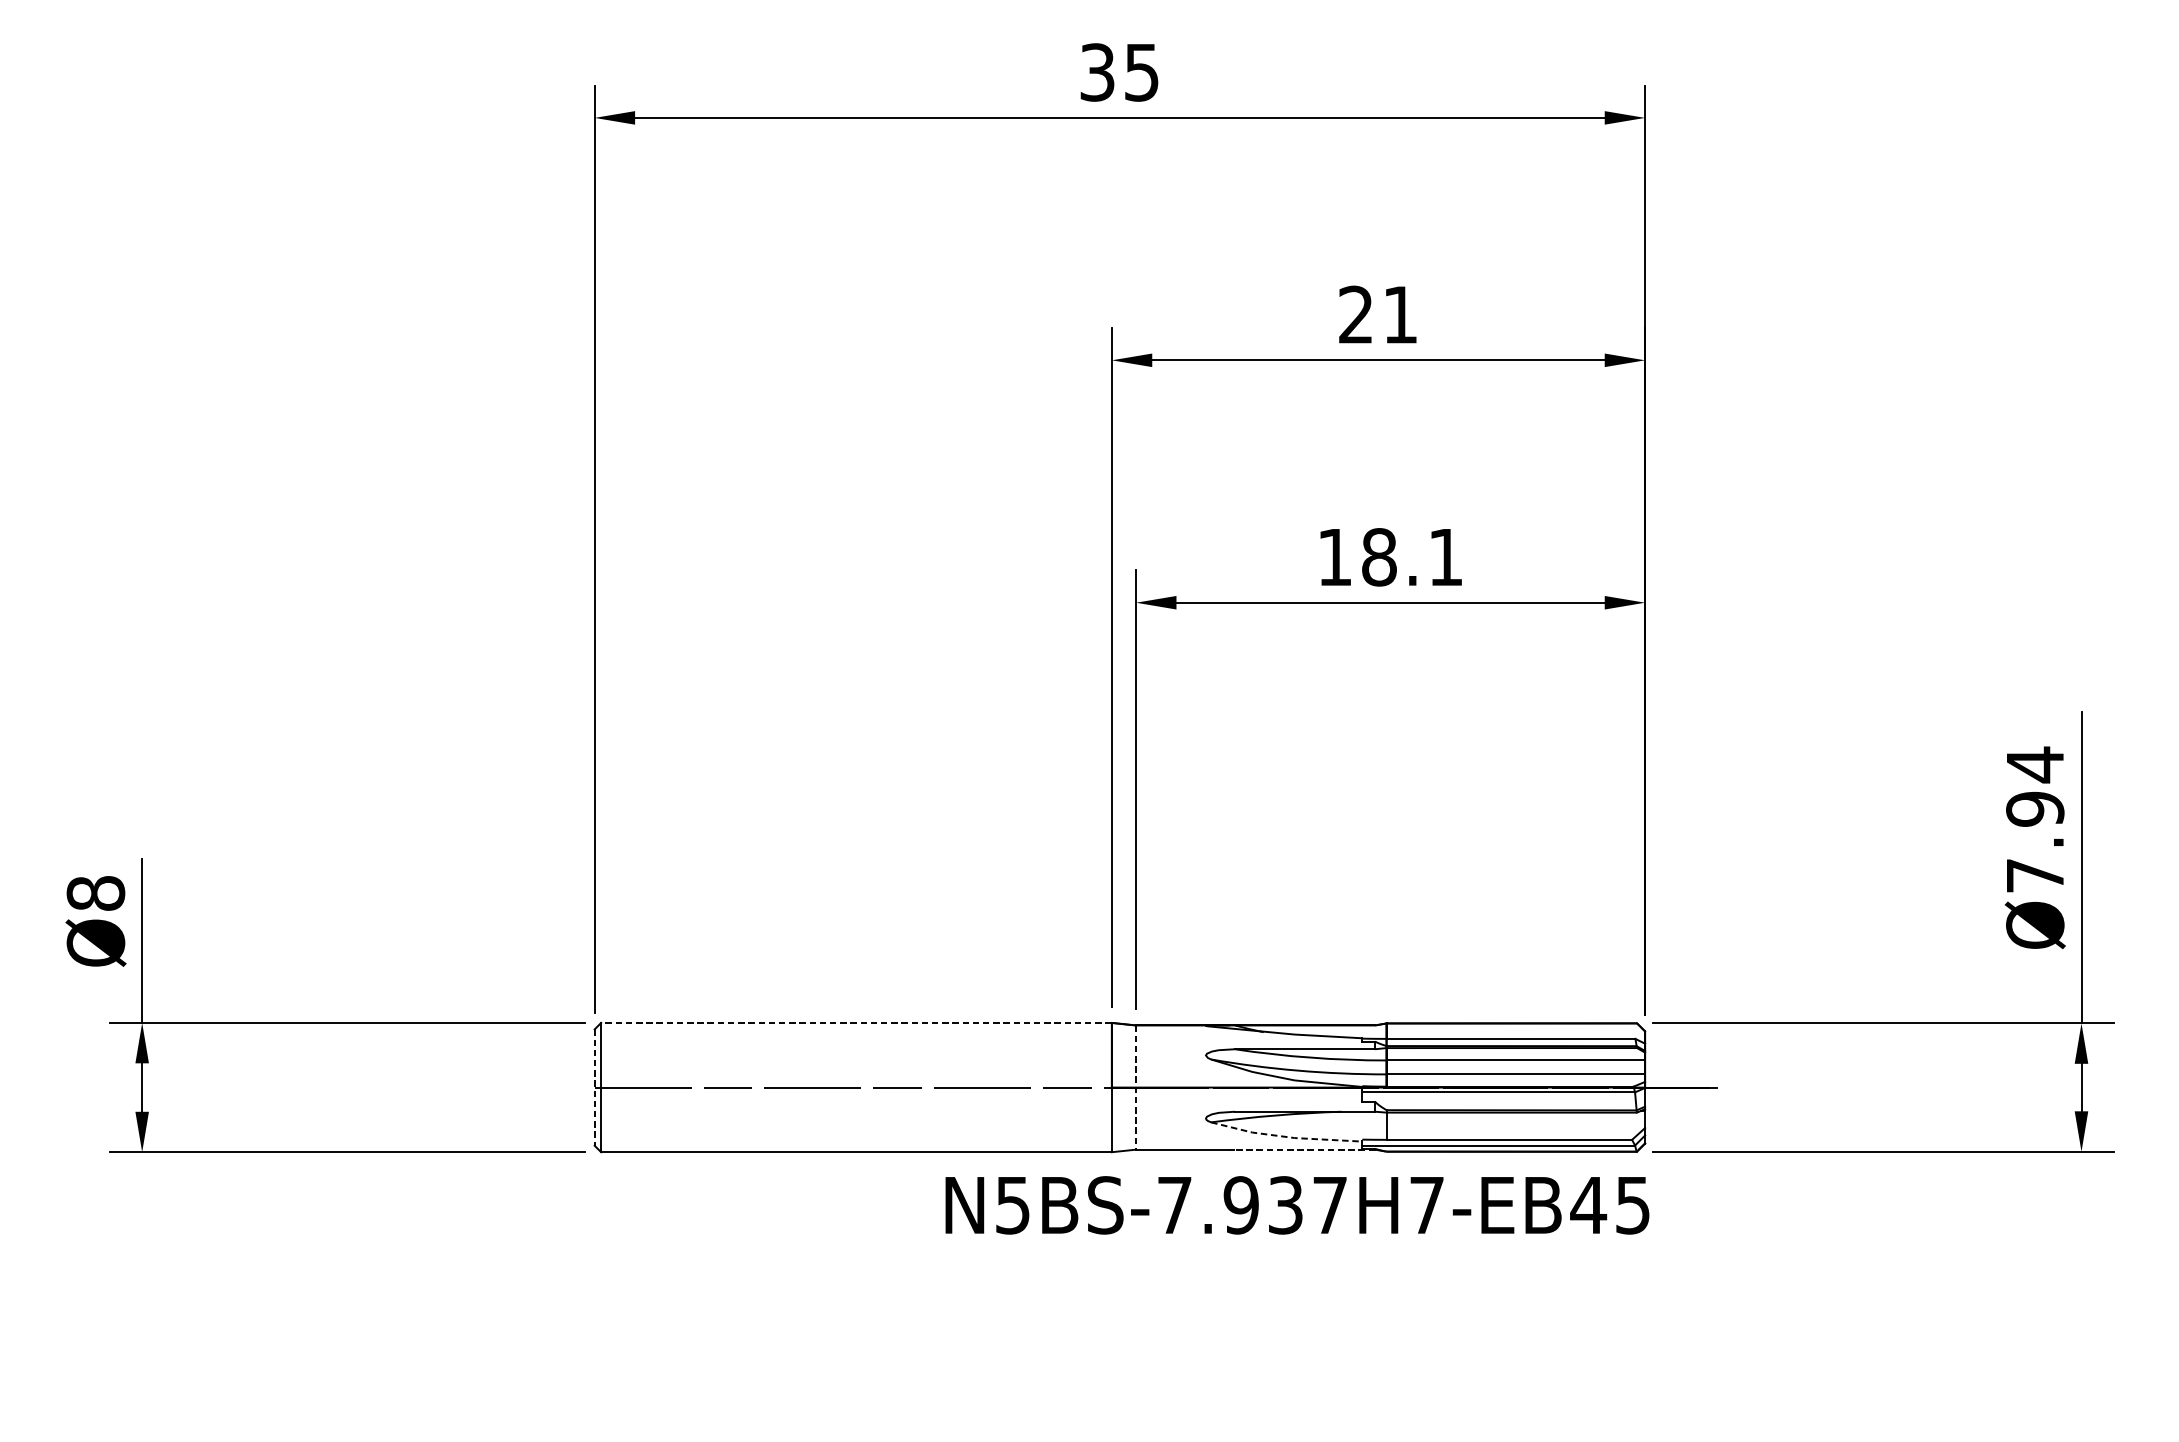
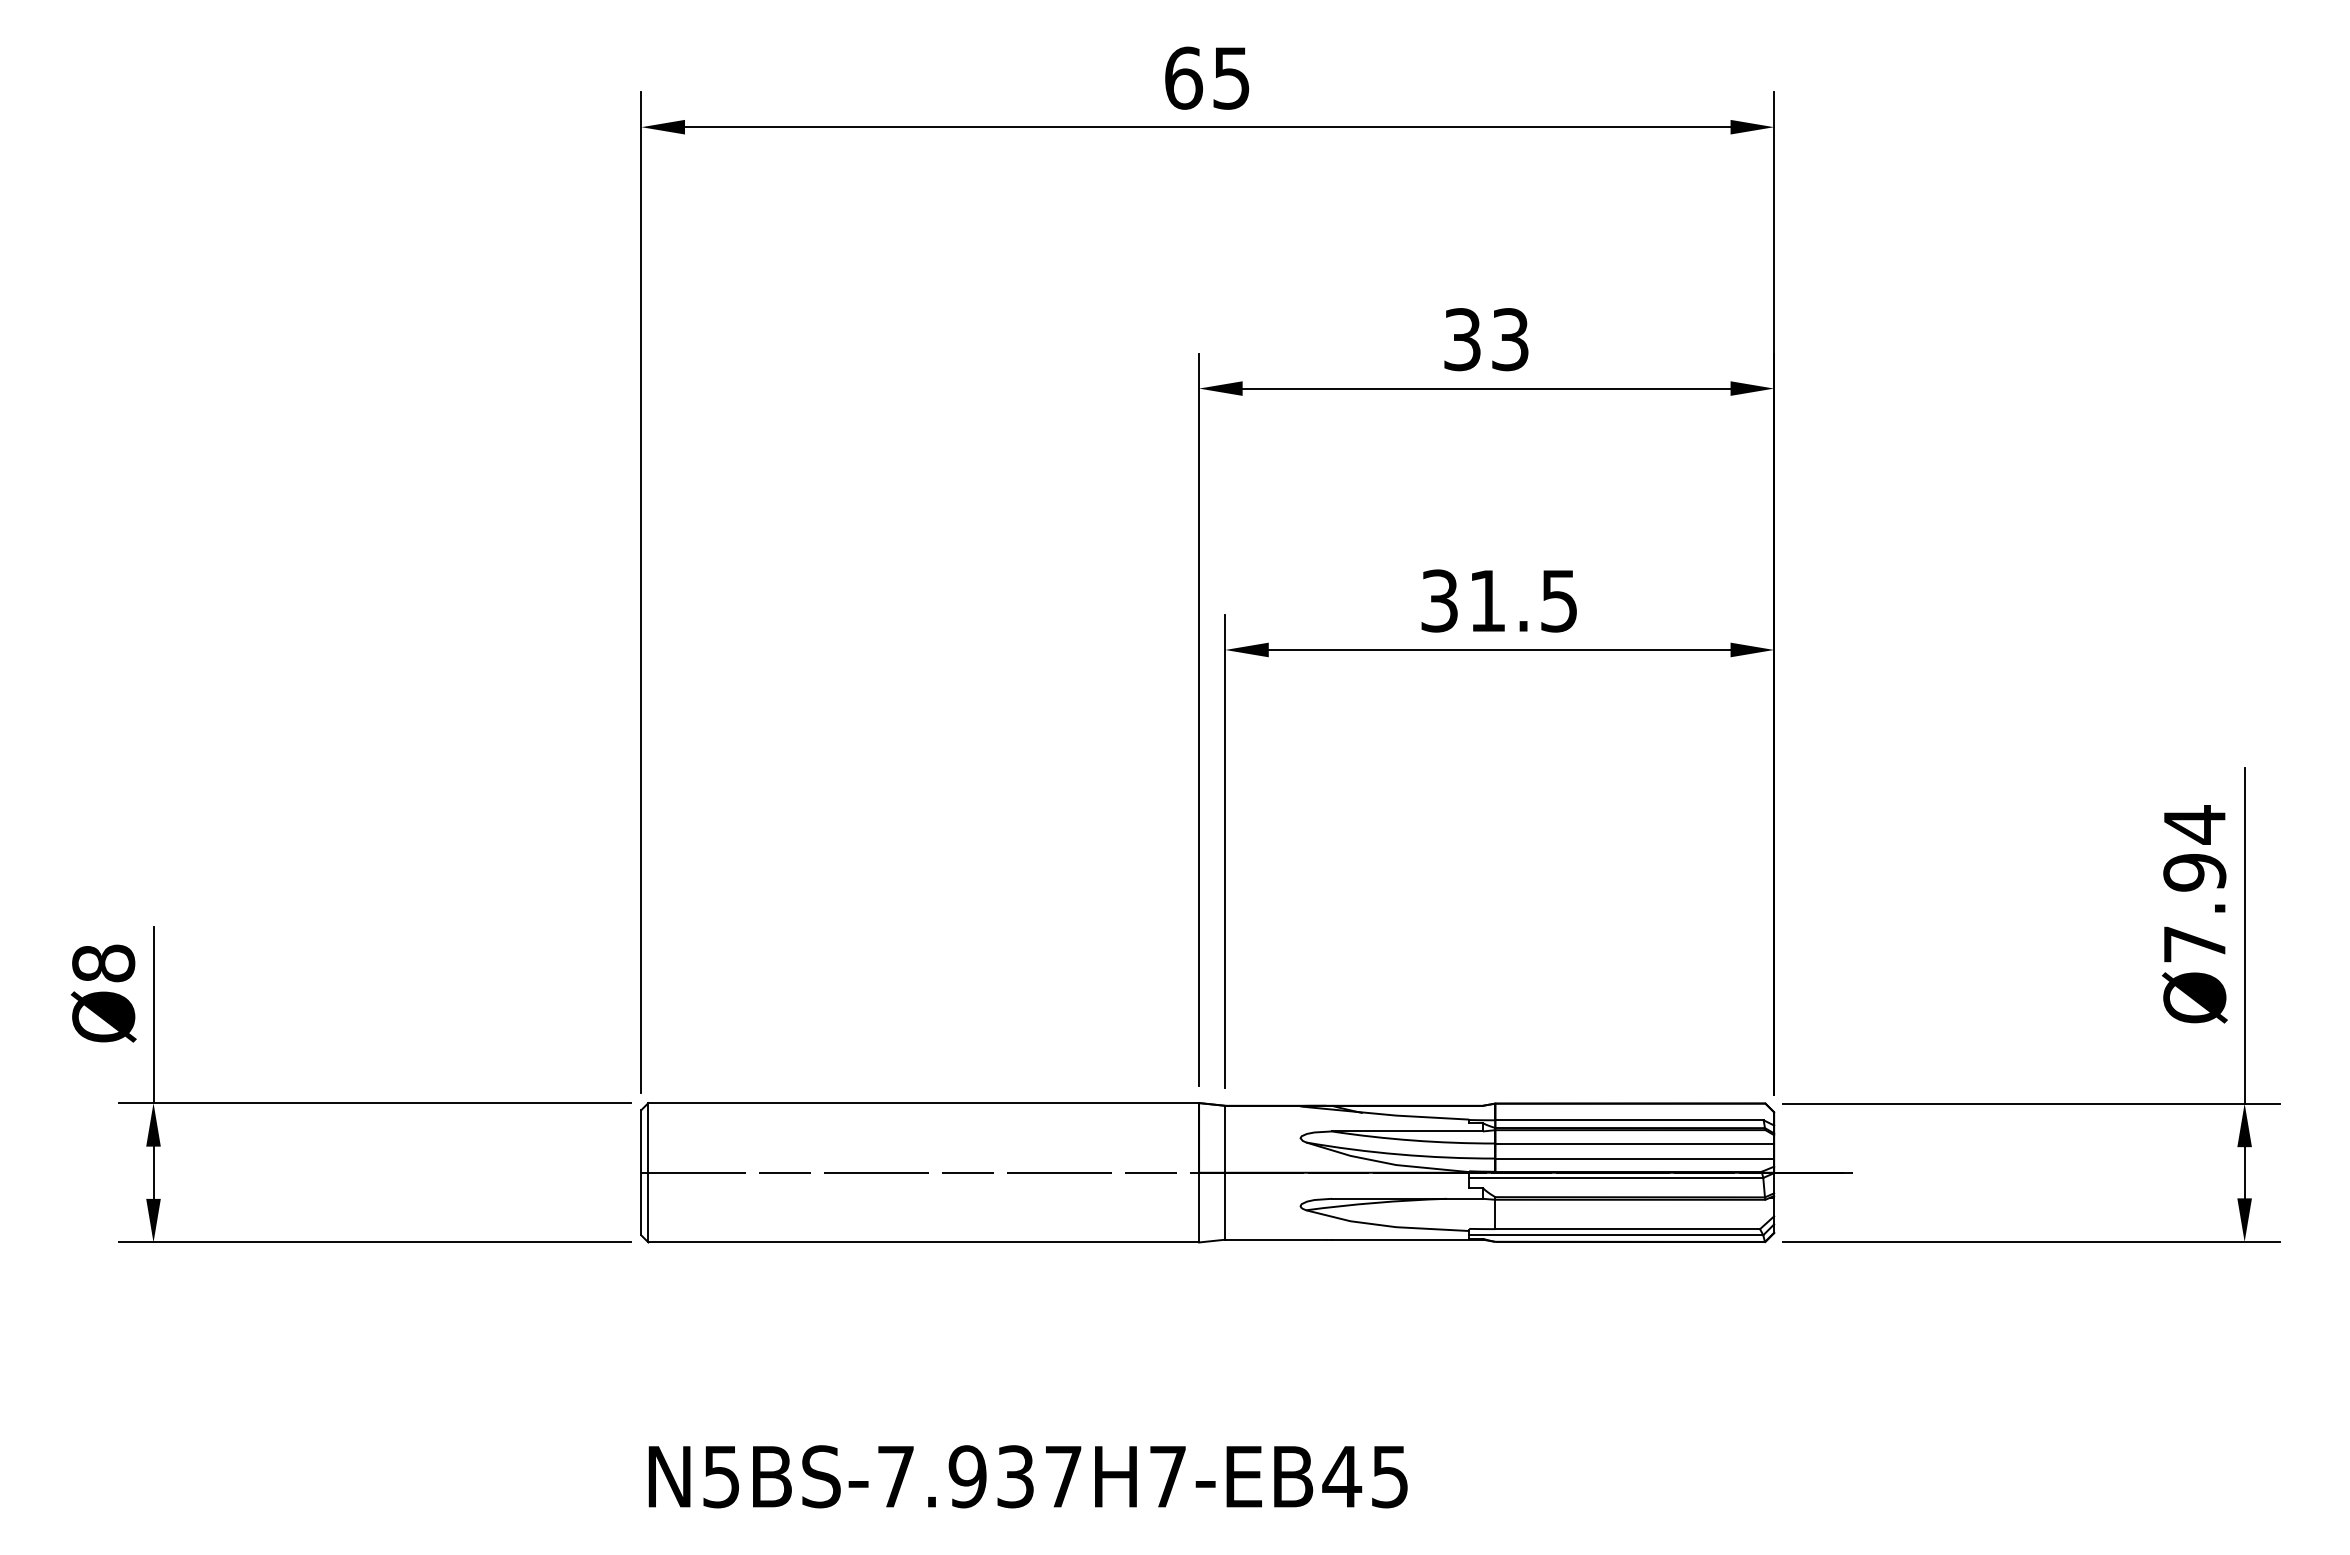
text: (1097, 71) -> (1183, 77), 35 -> 65
text: (1378, 314) -> (1486, 339), 21 -> 33
text: (1389, 556) -> (1498, 600), 18.1 -> 31.5
line: (856, 1023) -> (923, 1103), dashed -> solid
line: (594, 1087) -> (641, 1172), dashed -> solid
line: (1136, 1087) -> (1225, 1172), dashed -> solid
line: (1286, 1137) -> (1387, 1226), dashed -> solid
line: (1305, 1149) -> (1407, 1239), dashed -> solid
text: (1296, 1205) -> (1027, 1476), moved

